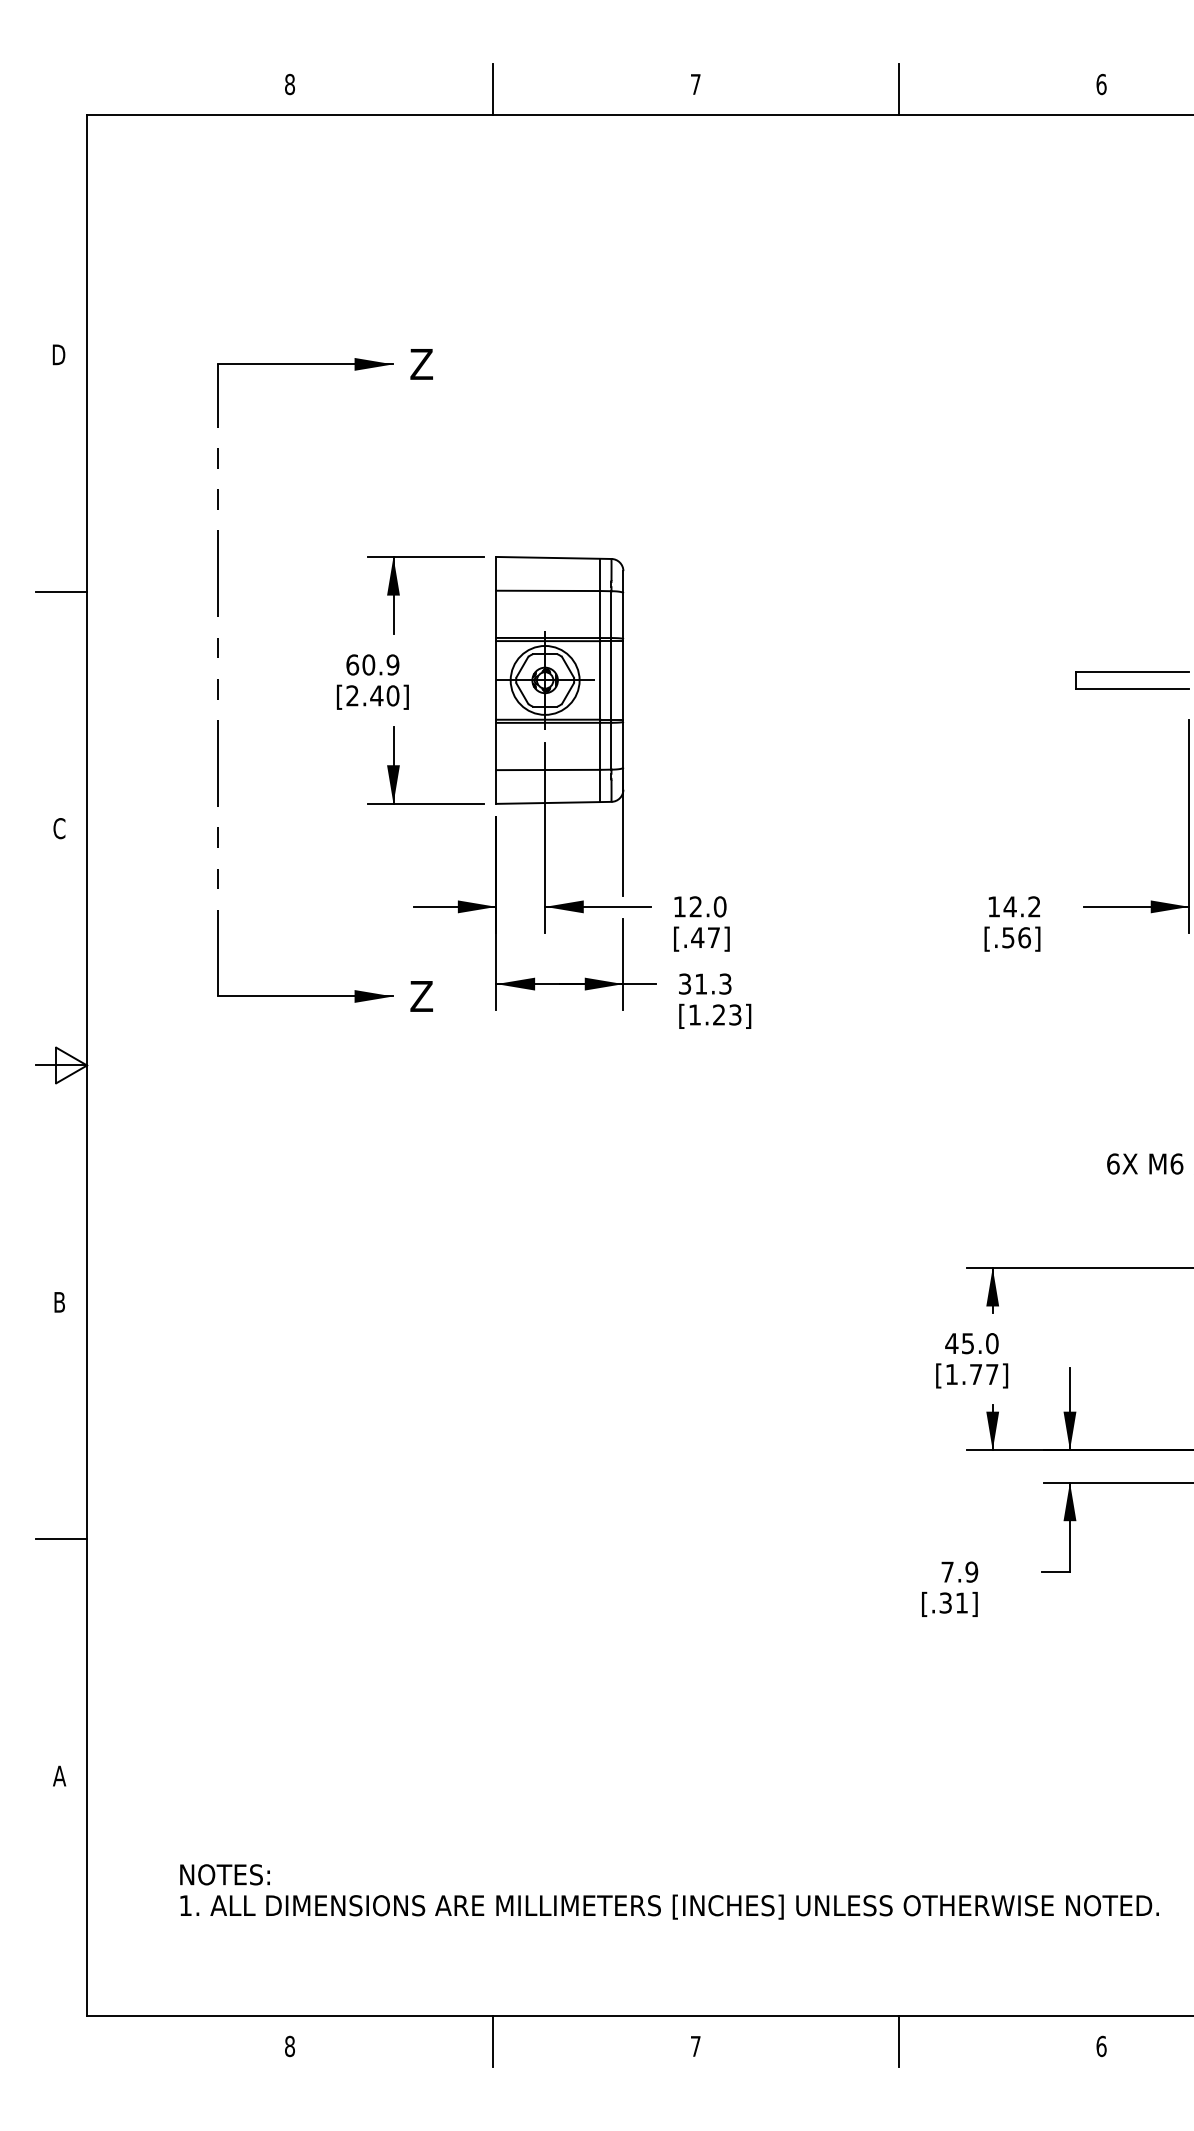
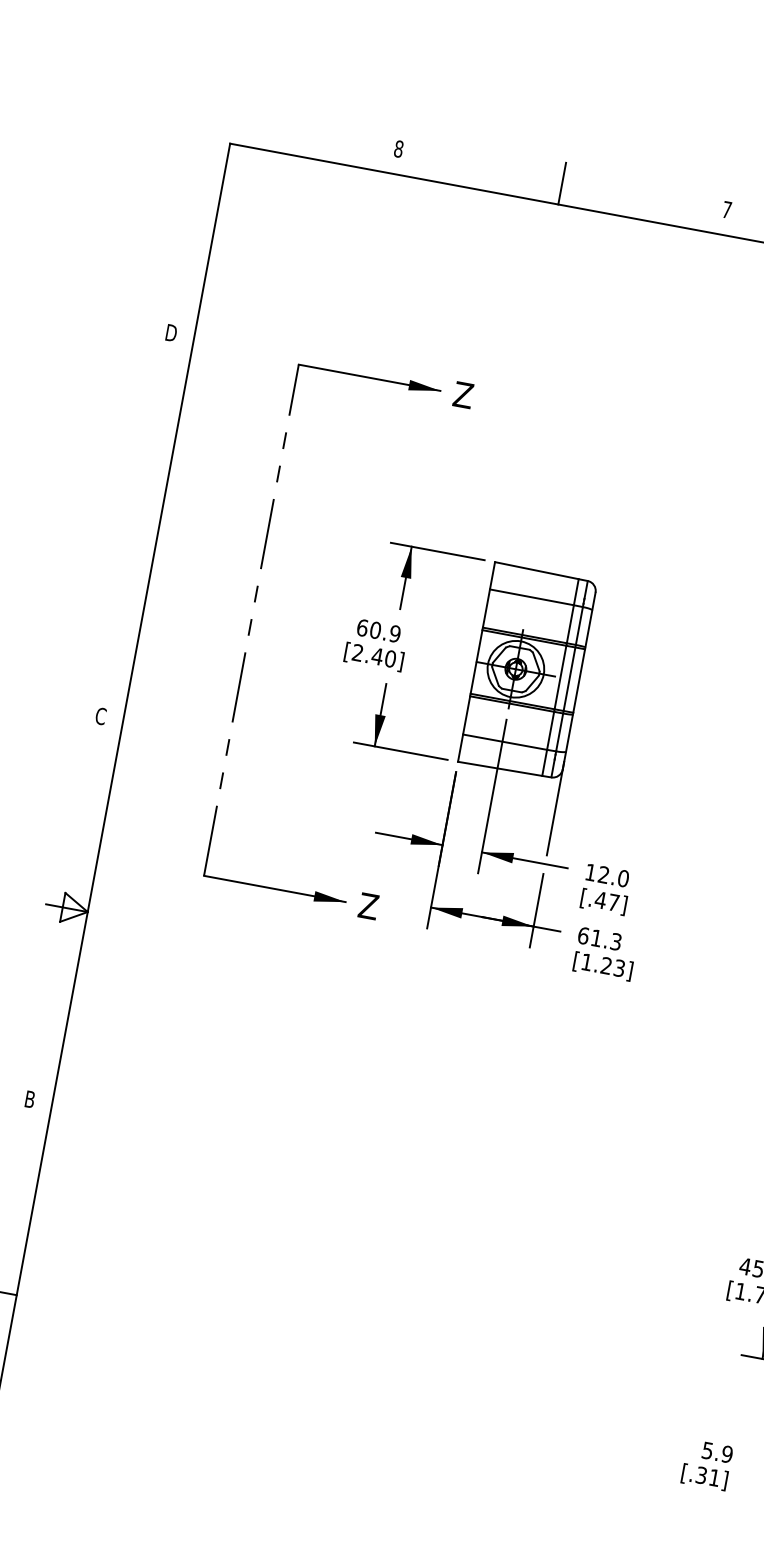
line: (61, 591) -> (138, 524), removed
text: (684, 983) -> (583, 935), 31.3 -> 61.3
text: (947, 1571) -> (707, 1450), 7.9 -> 5.9

